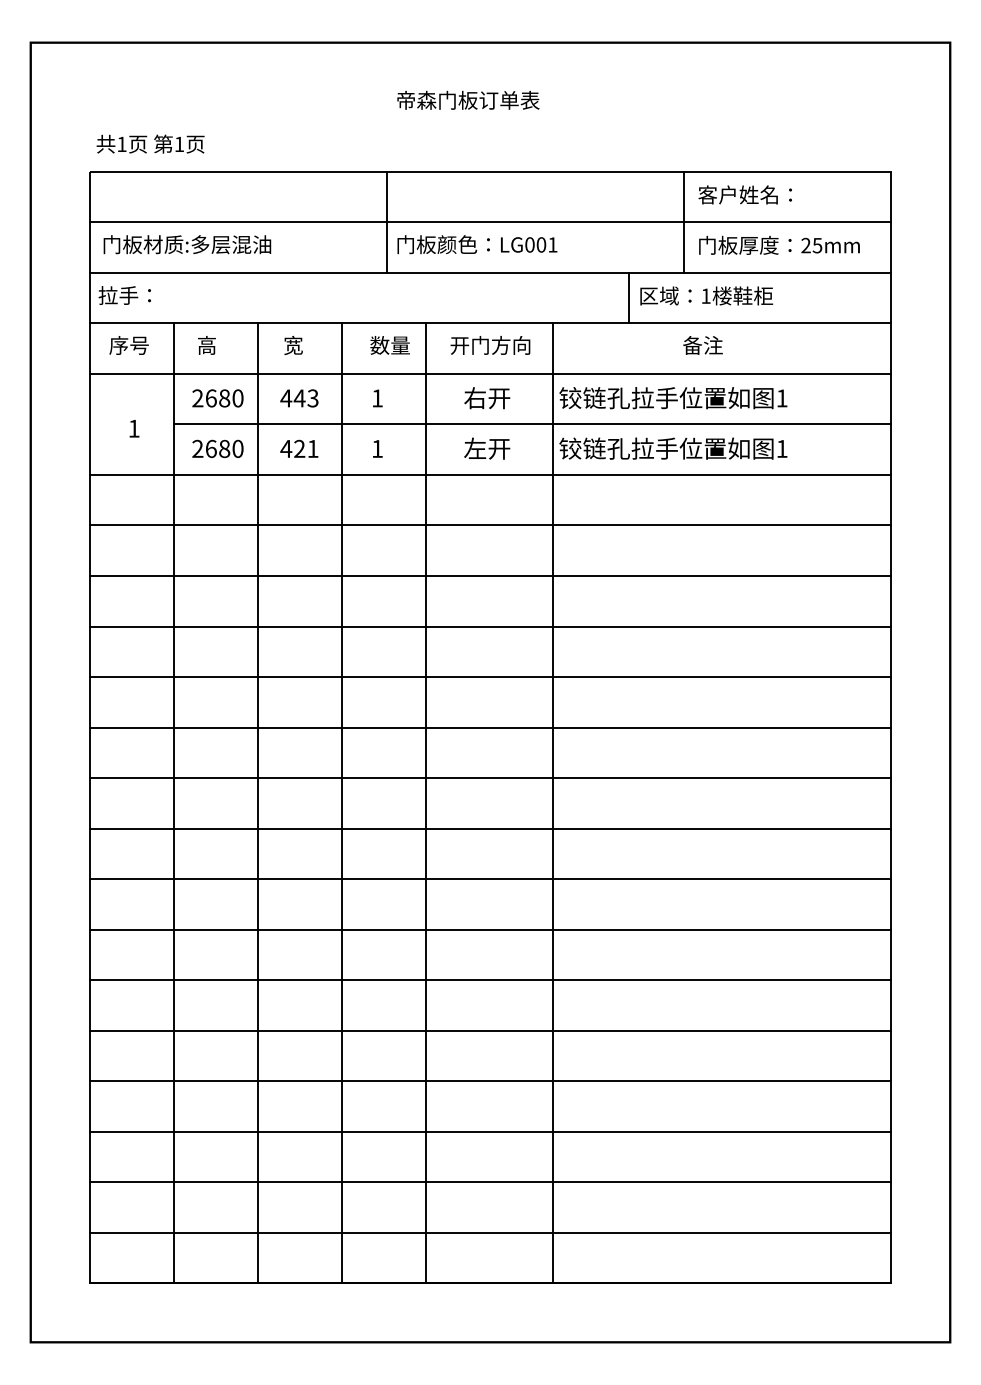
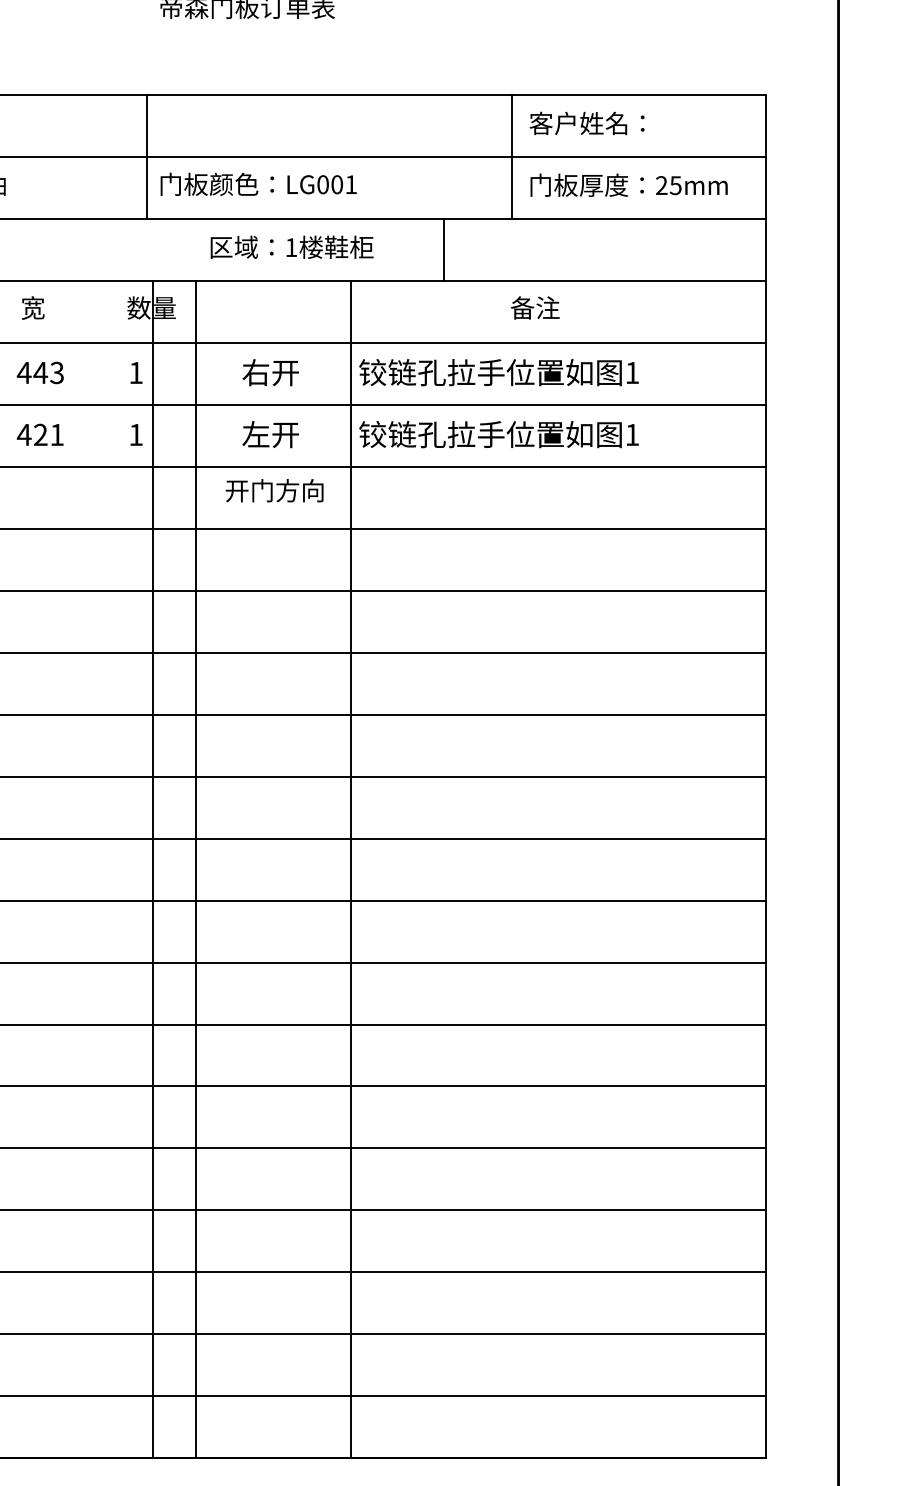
text: (706, 295) -> (291, 246), moved
text: (490, 345) -> (274, 490), moved
line: (342, 803) -> (153, 869), moved

